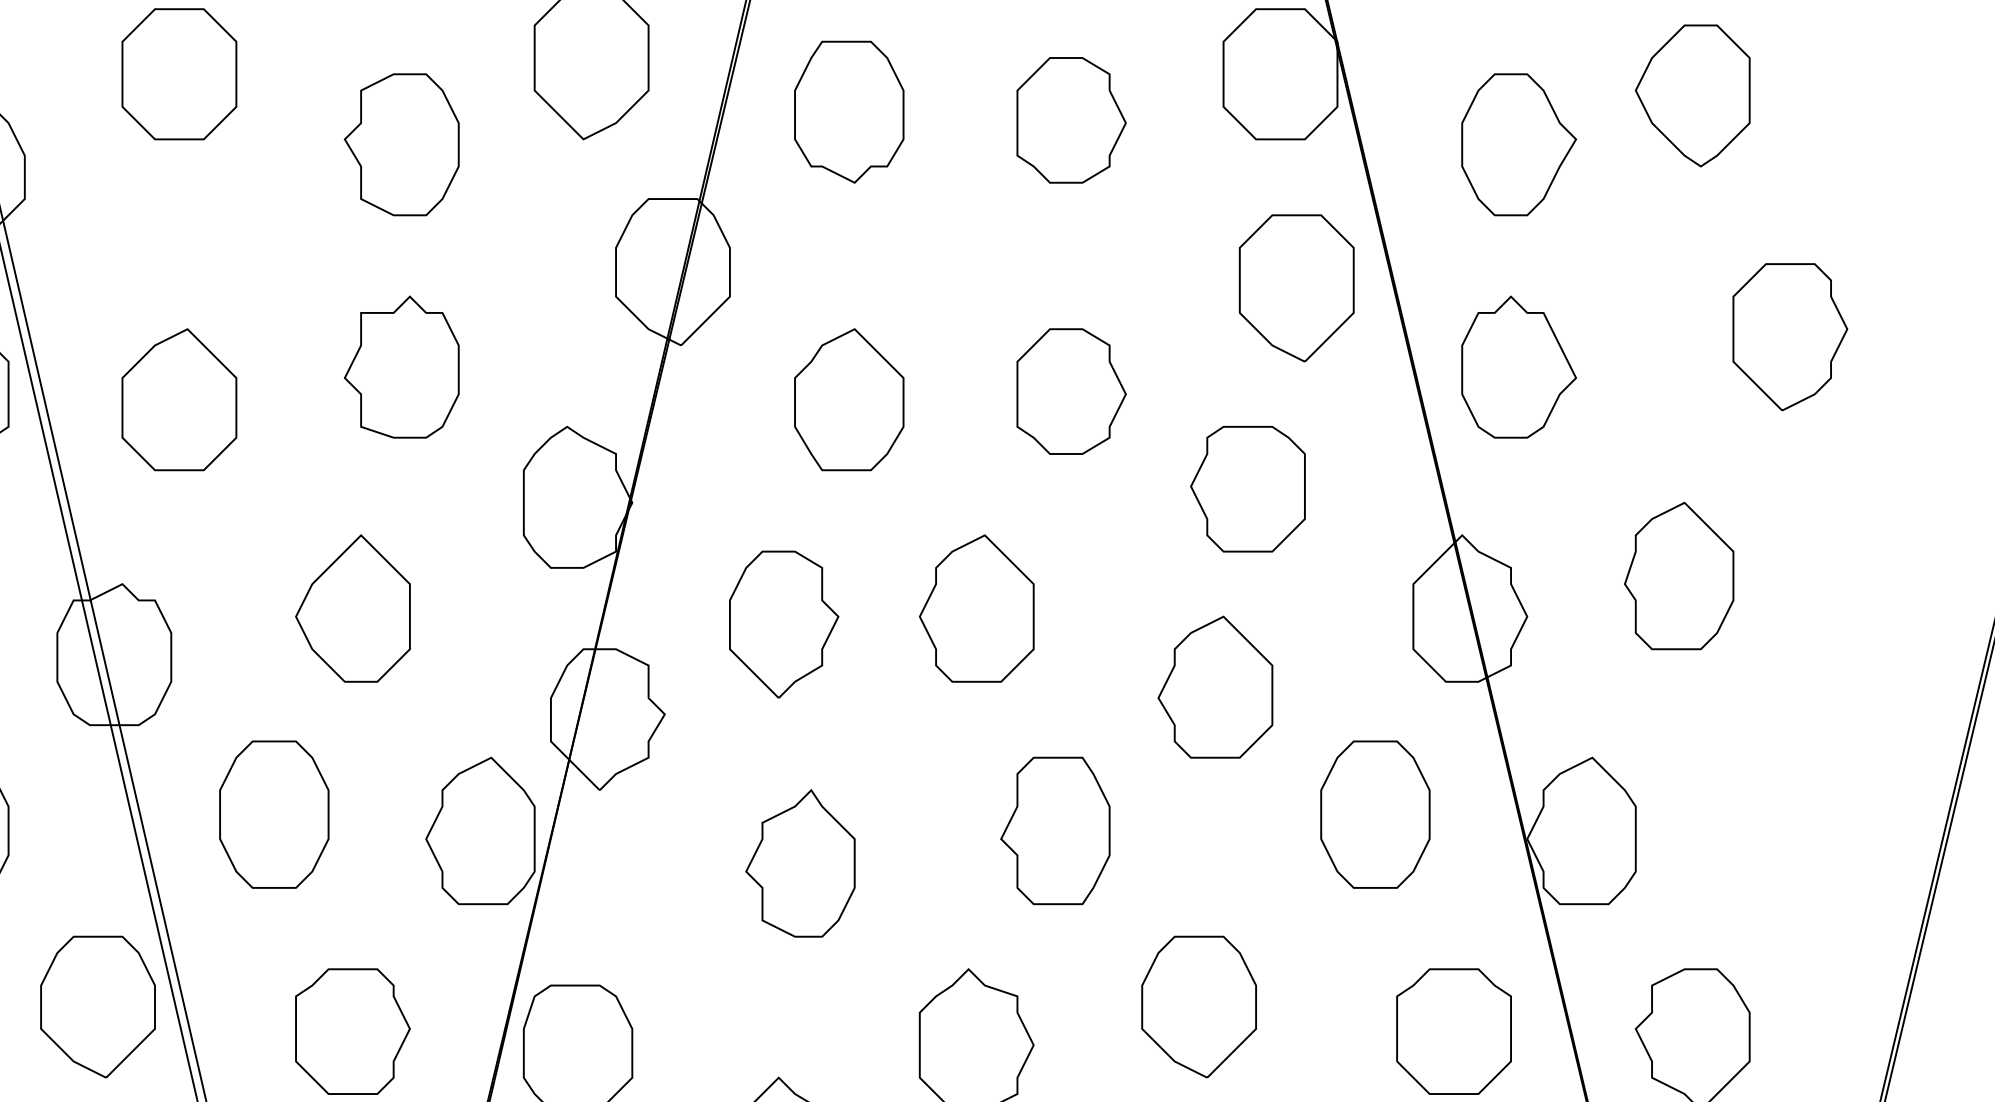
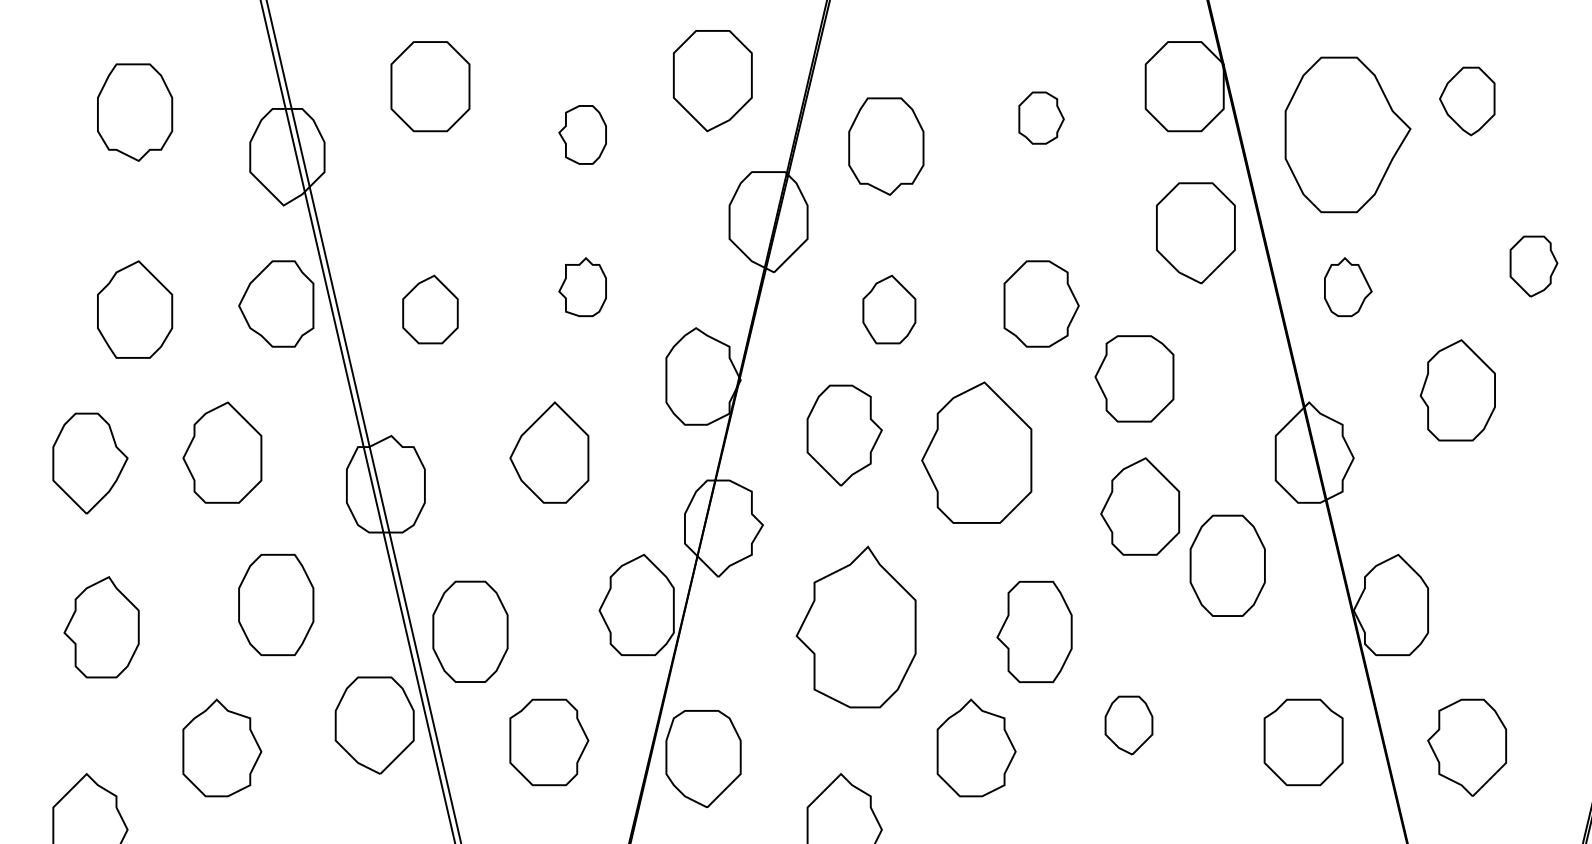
part: (1693, 95) -> (1467, 101), size x0.7
part: (849, 112) -> (886, 146), moved
part: (1071, 119) -> (1041, 117), size x0.6
part: (401, 144) -> (582, 134), size x0.6
part: (1519, 144) -> (1348, 134), size x1.6
part: (1789, 336) -> (1533, 266), size x0.6
part: (401, 366) -> (582, 286), size x0.6
part: (1519, 366) -> (1348, 286), size x0.6
part: (179, 399) -> (430, 309), size x0.7
part: (849, 399) -> (889, 309), size x0.7
part: (1248, 488) -> (1134, 378), moved
part: (1678, 576) -> (1457, 390), moved
part: (976, 608) -> (976, 452), size x1.4
part: (783, 624) -> (844, 435), moved
part: (274, 814) -> (470, 631), moved
part: (1375, 814) -> (1227, 565), moved
part: (1055, 830) -> (1034, 631), moved
part: (799, 863) -> (855, 627), size x1.6
part: (1198, 1006) -> (1128, 725), size x0.6

